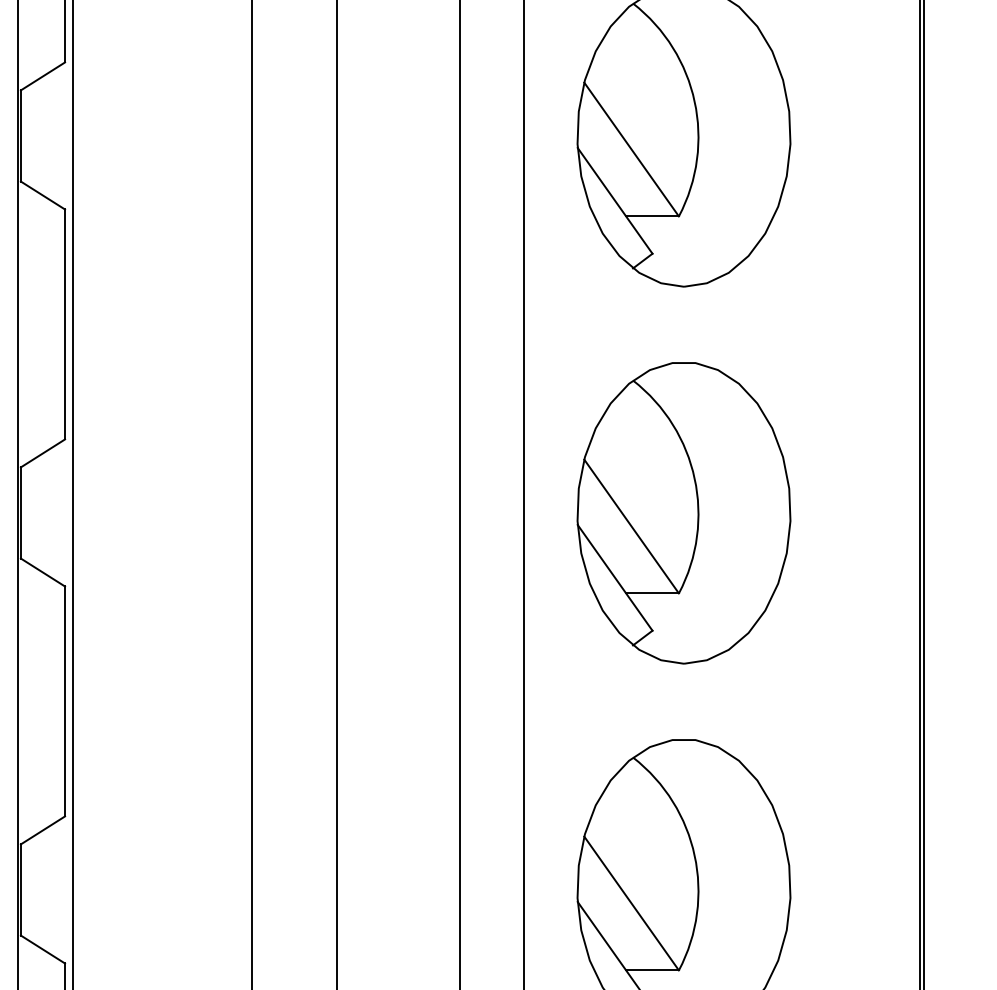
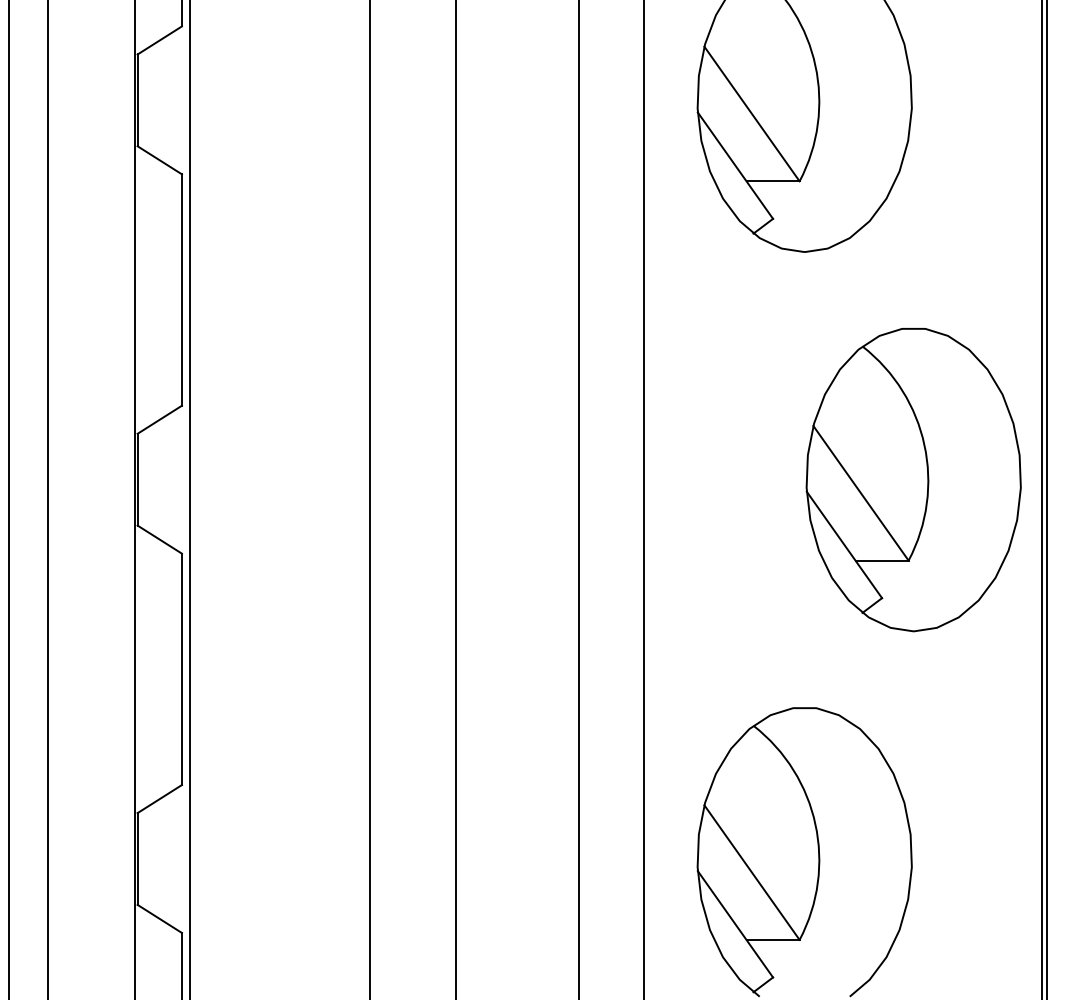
part: (683, 513) -> (913, 480), moved

